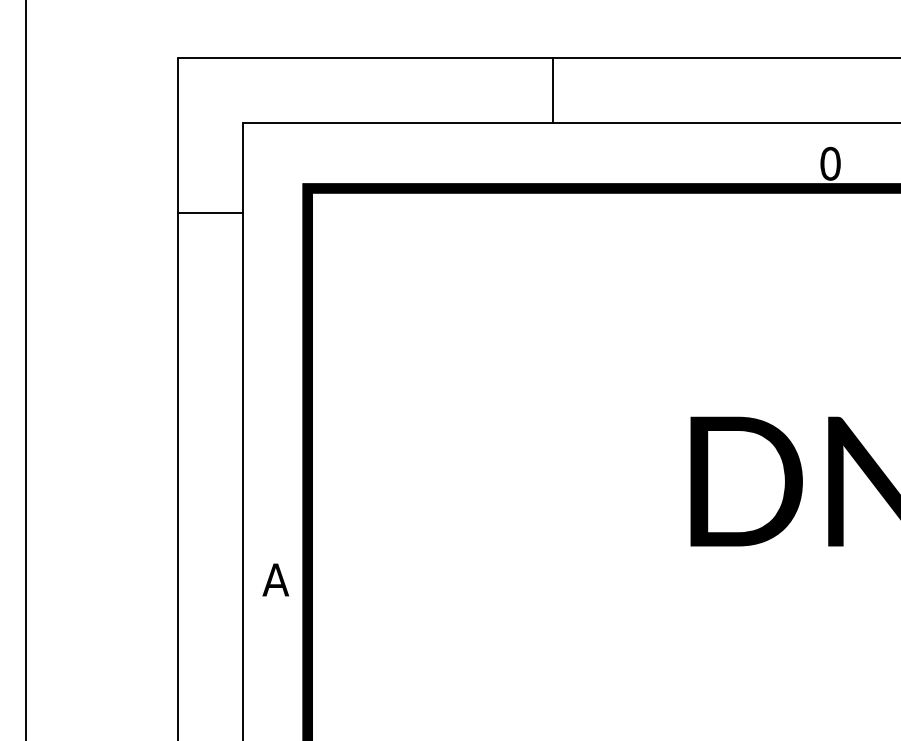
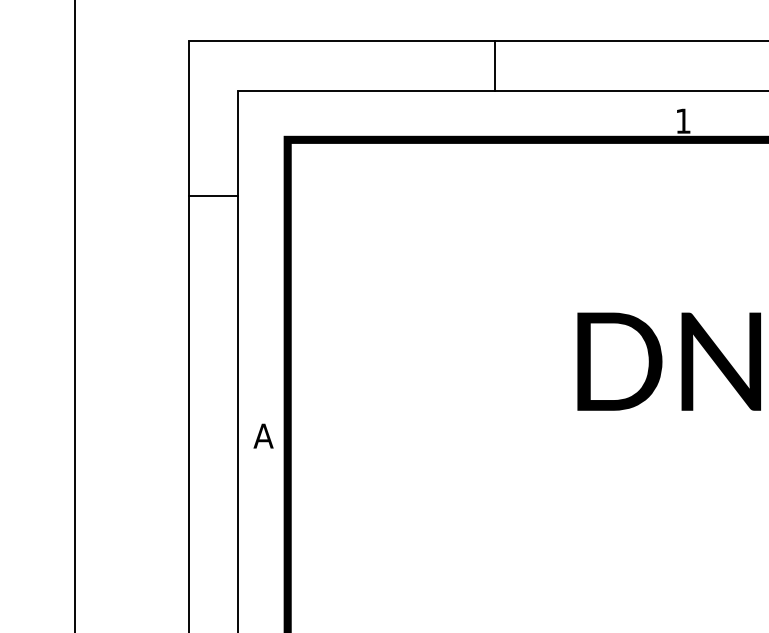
line: (553, 90) -> (494, 65), moved
text: (830, 162) -> (683, 120), 0 -> 1
line: (209, 213) -> (213, 196), moved

